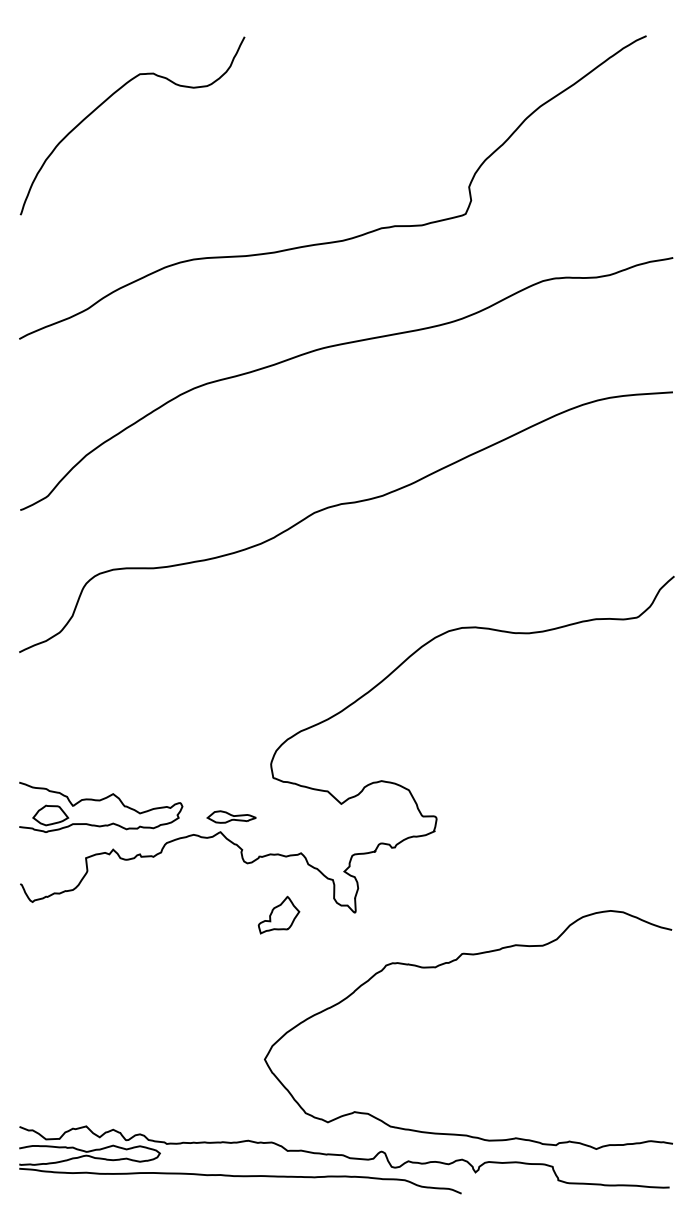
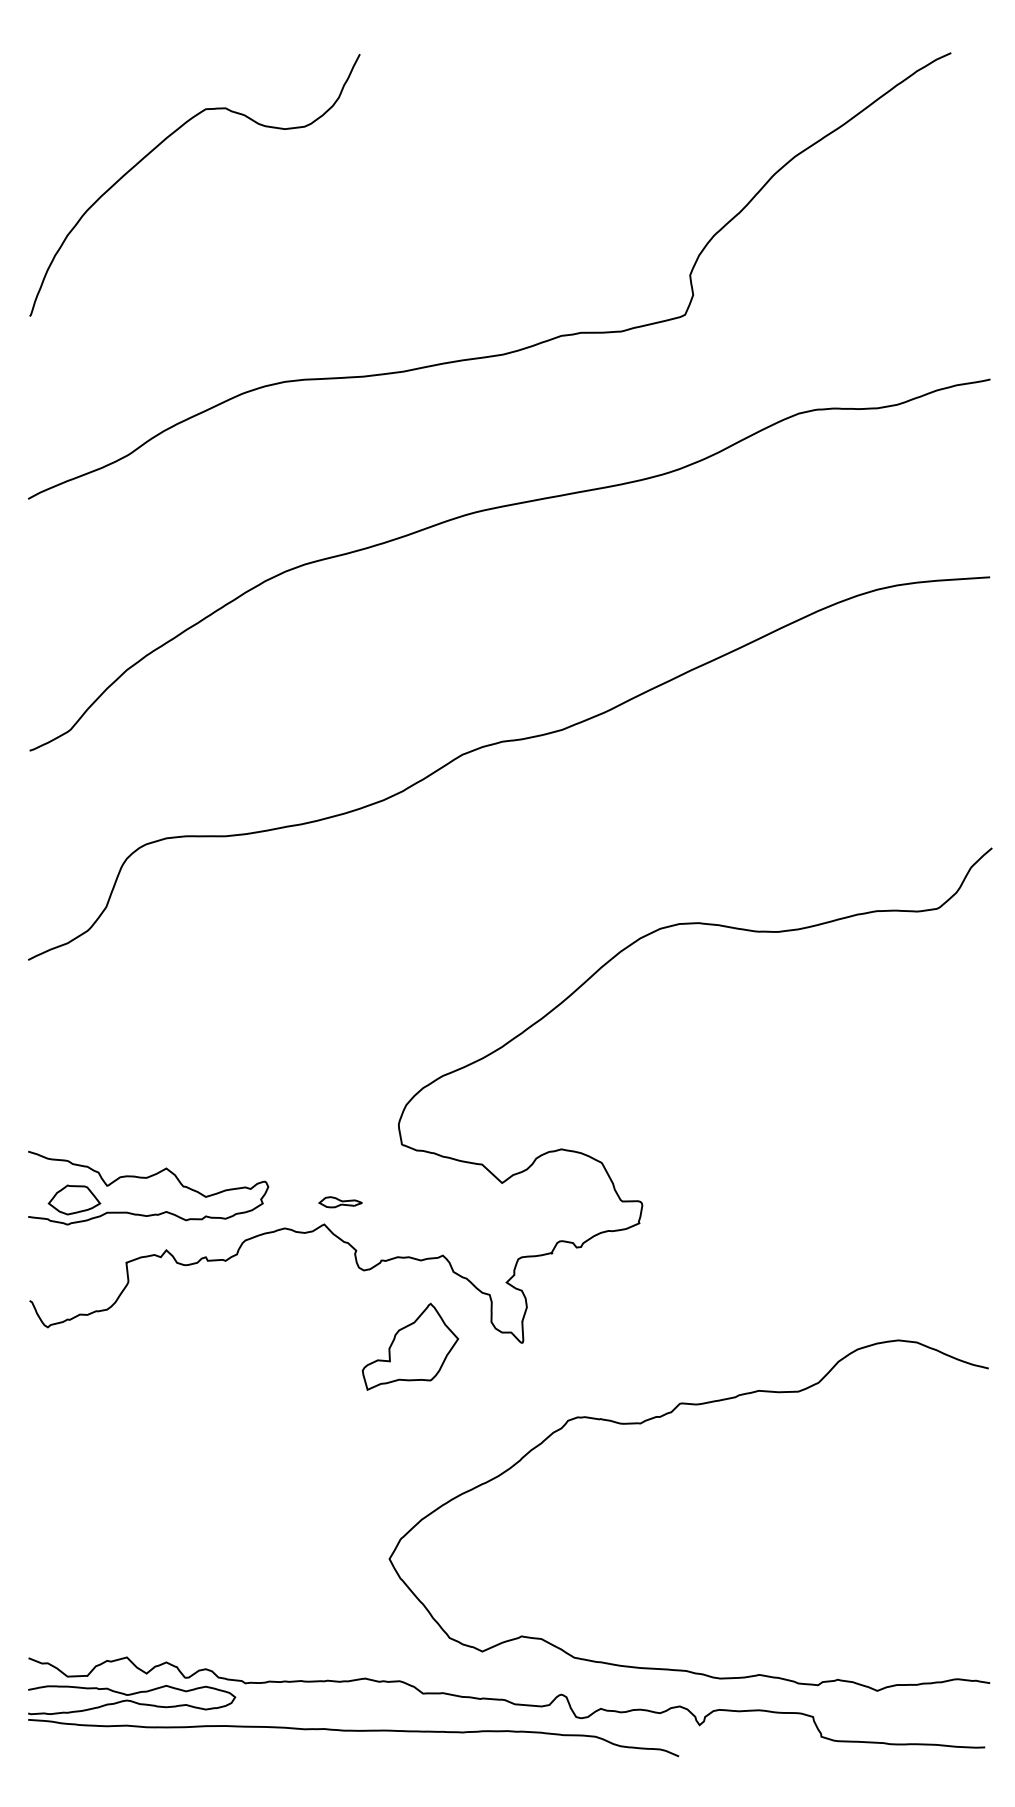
part: (231, 816) -> (340, 1201), size x0.6
part: (278, 914) -> (409, 1345), size x1.6

